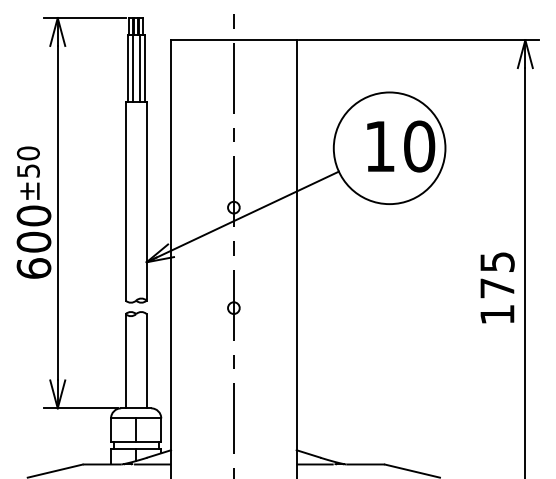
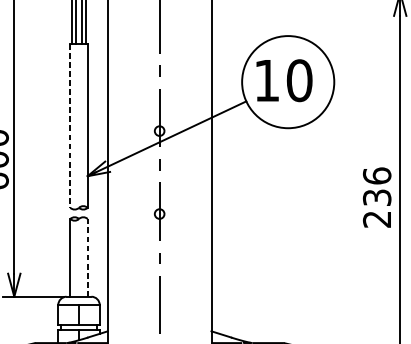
text: (401, 146) -> (284, 80), moved
line: (125, 201) -> (70, 126), solid -> dashed
text: (497, 287) -> (377, 197), 175 -> 236
line: (146, 360) -> (87, 257), solid -> dashed

